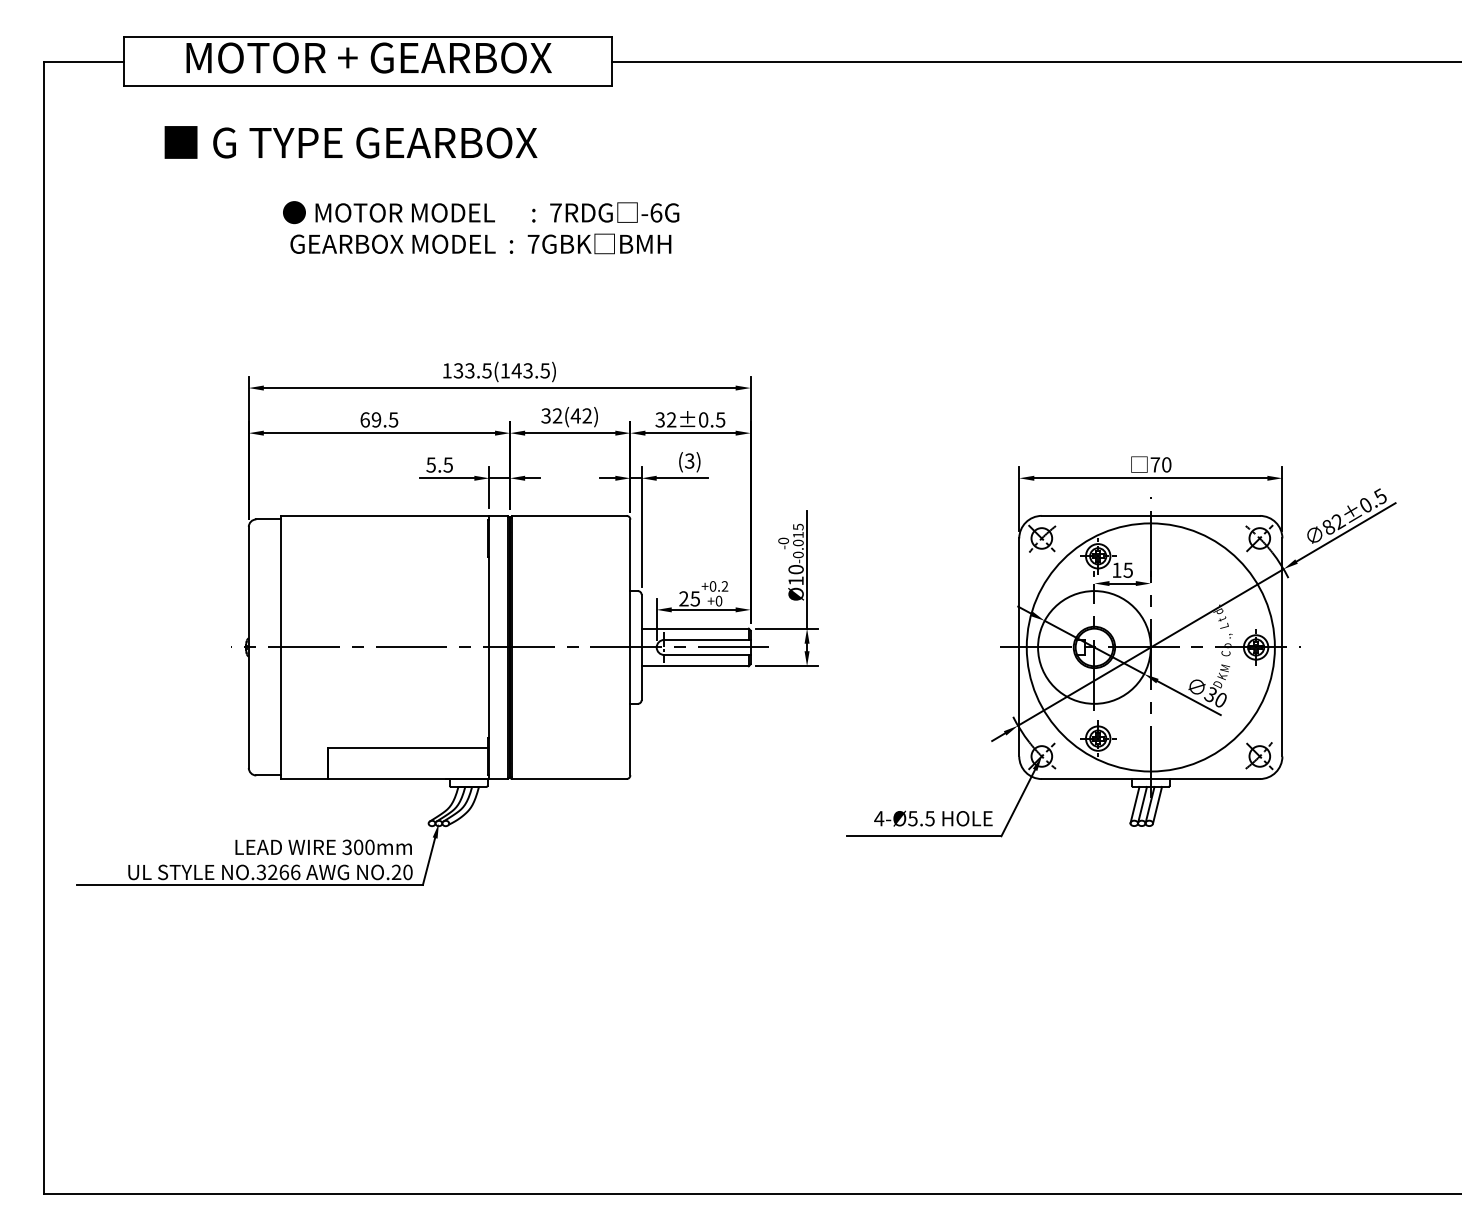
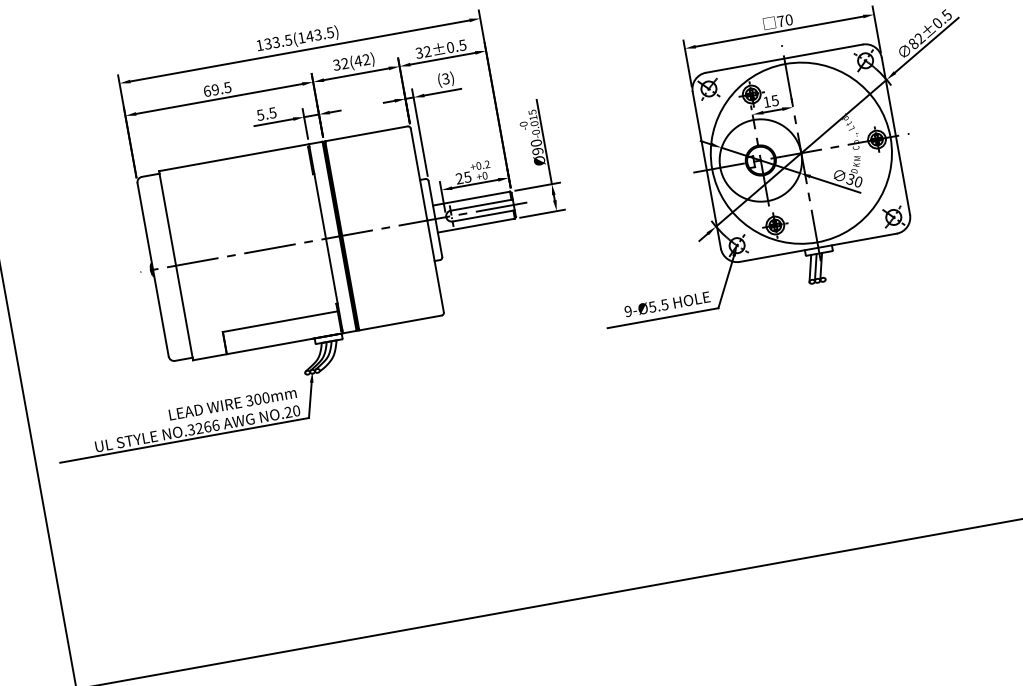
text: (795, 580) -> (537, 151), Ø10 -> Ø90
line: (1157, 804) -> (826, 265), removed
text: (879, 818) -> (628, 311), 4-Ø5.5 -> 9-Ø5.5

